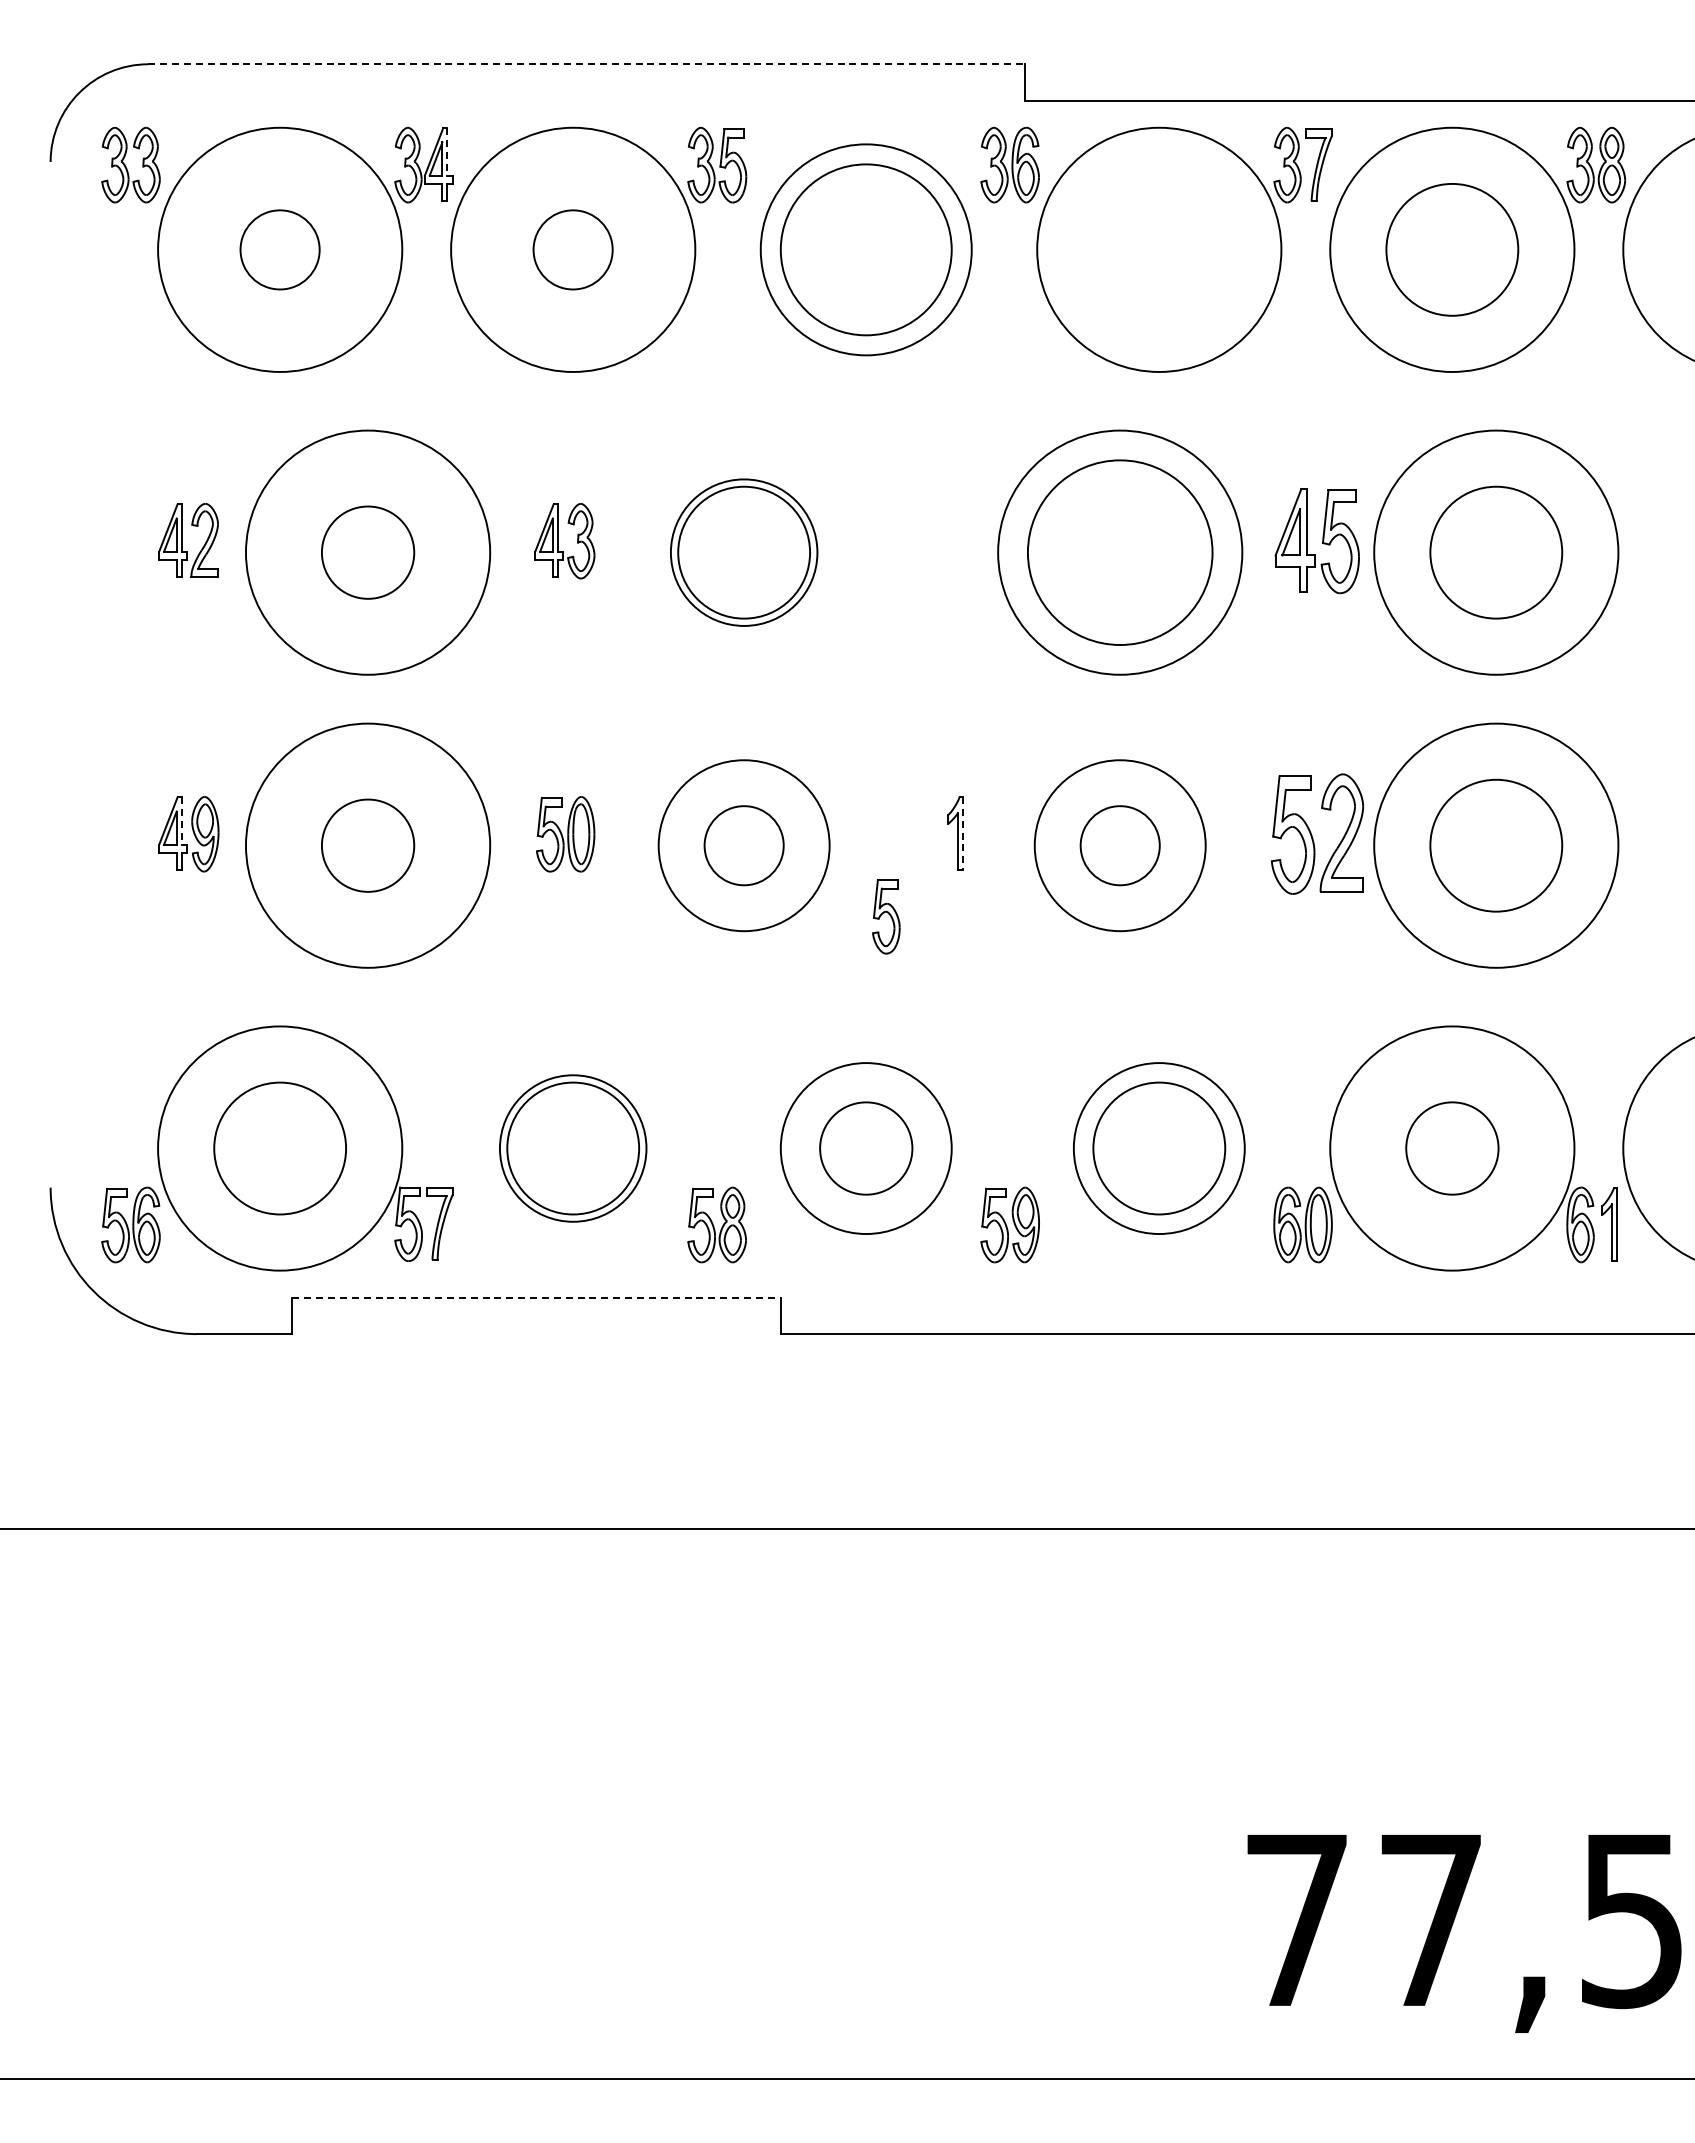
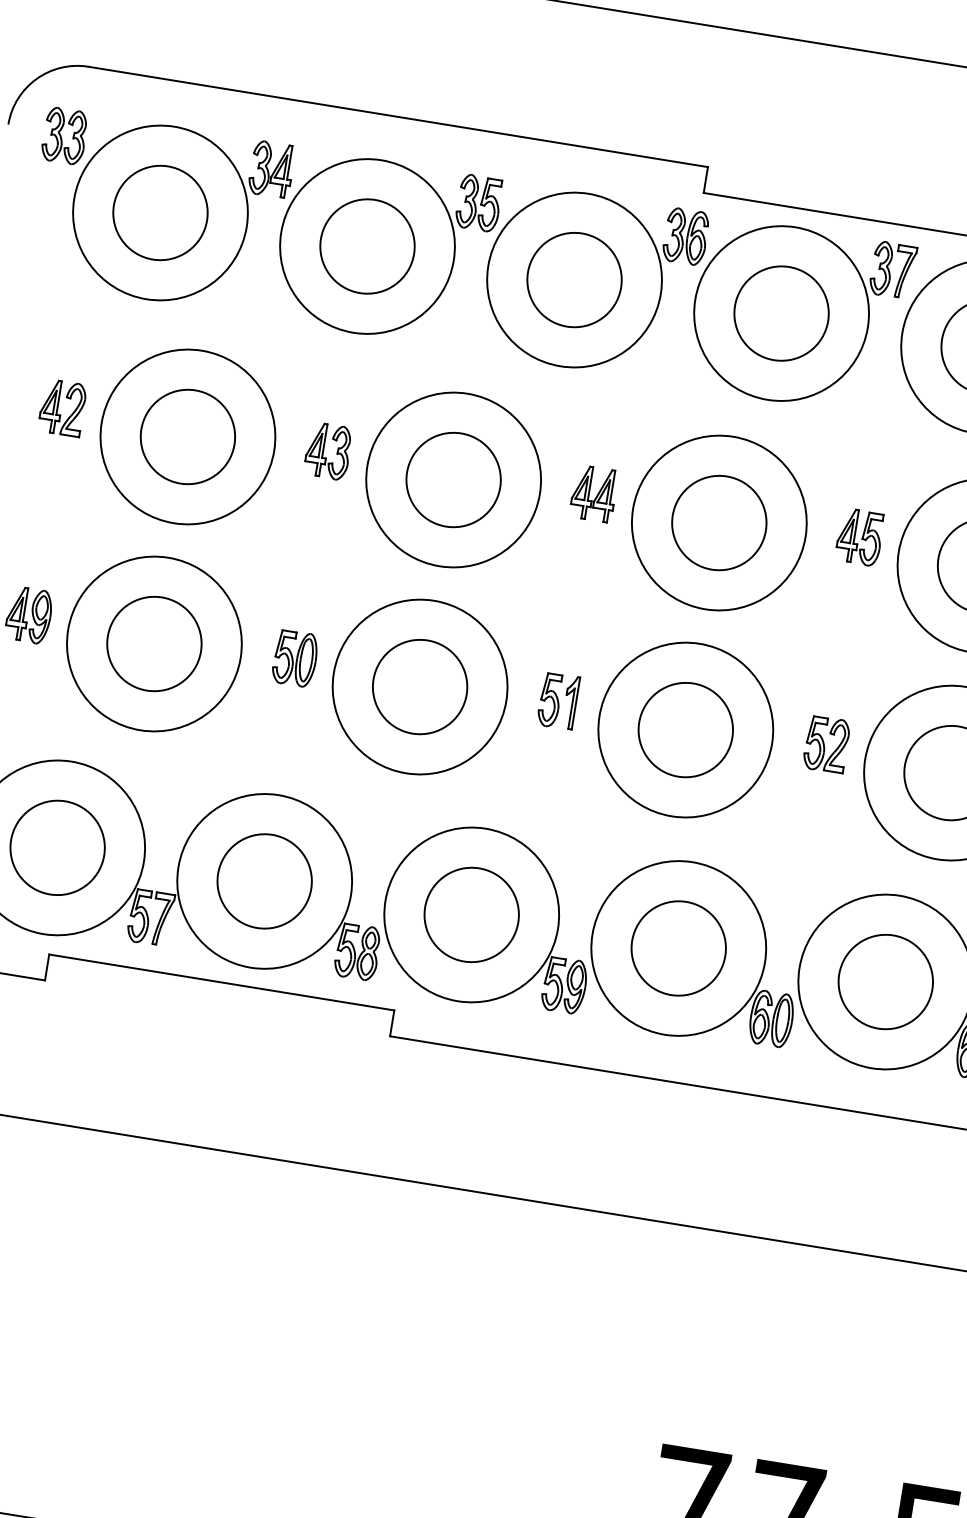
line: (587, 64) -> (398, 117), dashed -> solid
line: (447, 151) -> (289, 162), dashed -> solid
circle: (279, 249) -> (160, 212), size x1.67
circle: (572, 249) -> (367, 246), size x1.67
circle: (866, 249) -> (574, 279), size x0.62
circle: (866, 249) -> (574, 279), size x1.43
circle: (1159, 249) -> (781, 313), added
part: (940, 539) -> (593, 493), added
part: (1316, 540) -> (859, 536), size x0.71
circle: (368, 552) -> (188, 436), size x1.43
circle: (744, 552) -> (453, 479), size x1.67
circle: (1120, 552) -> (719, 522), size x0.71
line: (181, 820) -> (25, 604), dashed -> solid
line: (962, 833) -> (575, 703), dashed -> solid
part: (1317, 834) -> (826, 744), size x0.62
circle: (368, 845) -> (154, 643), size x1.43
circle: (744, 845) -> (420, 686), size x1.43
circle: (744, 845) -> (420, 686), size x1.67
circle: (1120, 845) -> (686, 729), size x1.43
circle: (1120, 845) -> (686, 729), size x1.67
part: (886, 916) -> (550, 699), moved
circle: (573, 1148) -> (264, 881), size x1.67
circle: (866, 1148) -> (471, 914), size x1.43
circle: (866, 1148) -> (471, 914), size x1.43
circle: (1159, 1148) -> (678, 948), size x1.43
circle: (1452, 1148) -> (885, 982), size x1.43
line: (537, 1297) -> (222, 982), dashed -> solid

